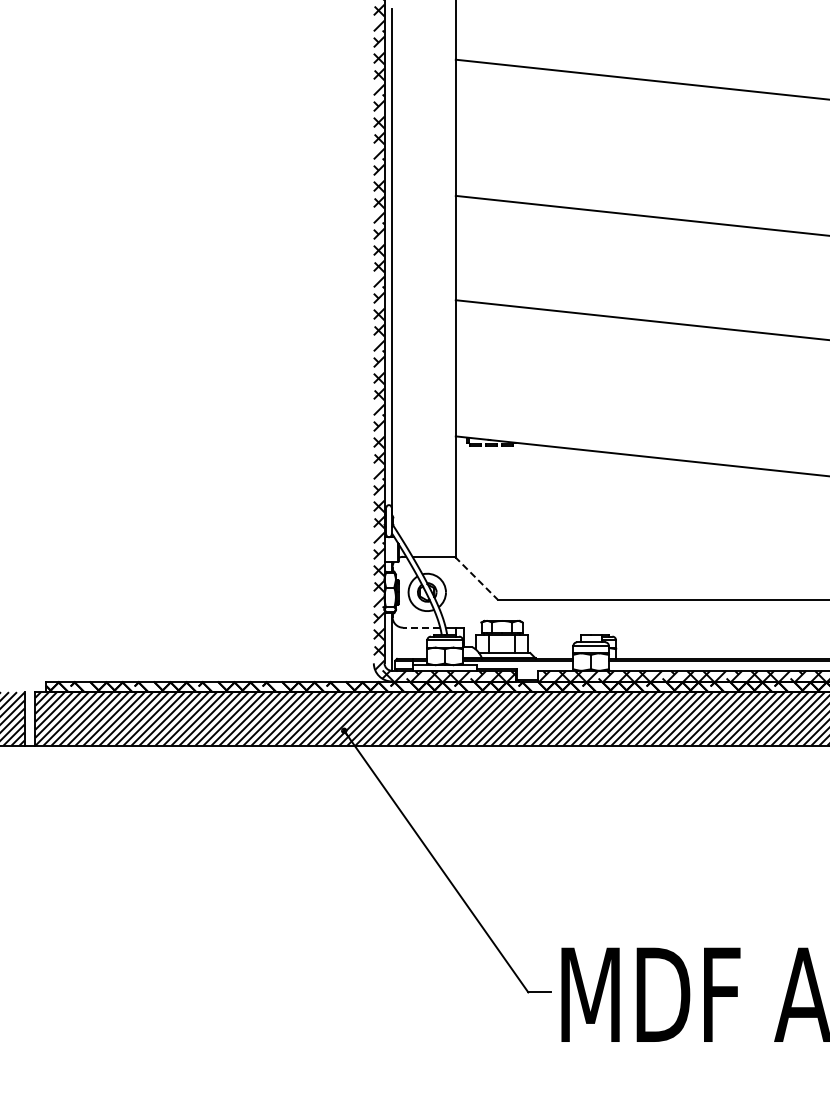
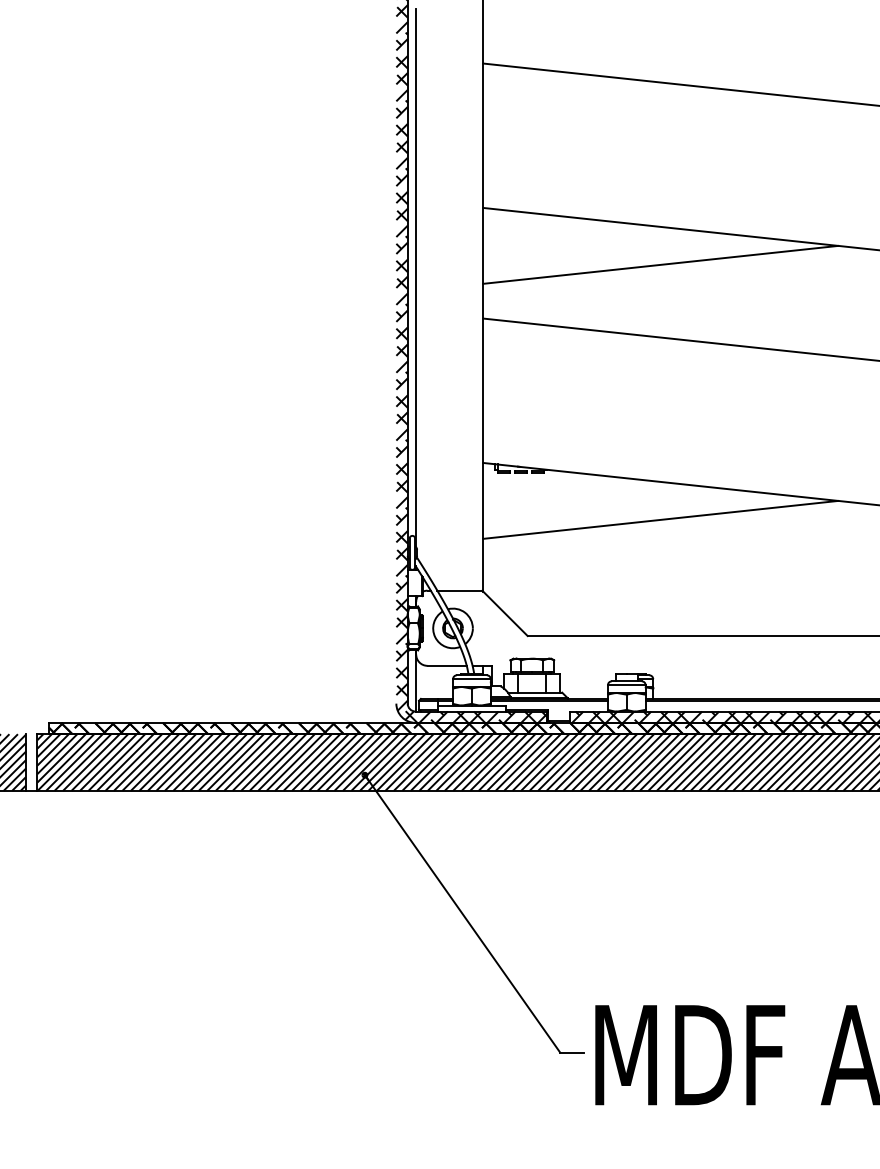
line: (622, 249) -> (660, 264), added
line: (622, 489) -> (660, 519), added
line: (476, 578) -> (505, 613), dashed -> solid
line: (421, 627) -> (446, 665), dashed -> solid

